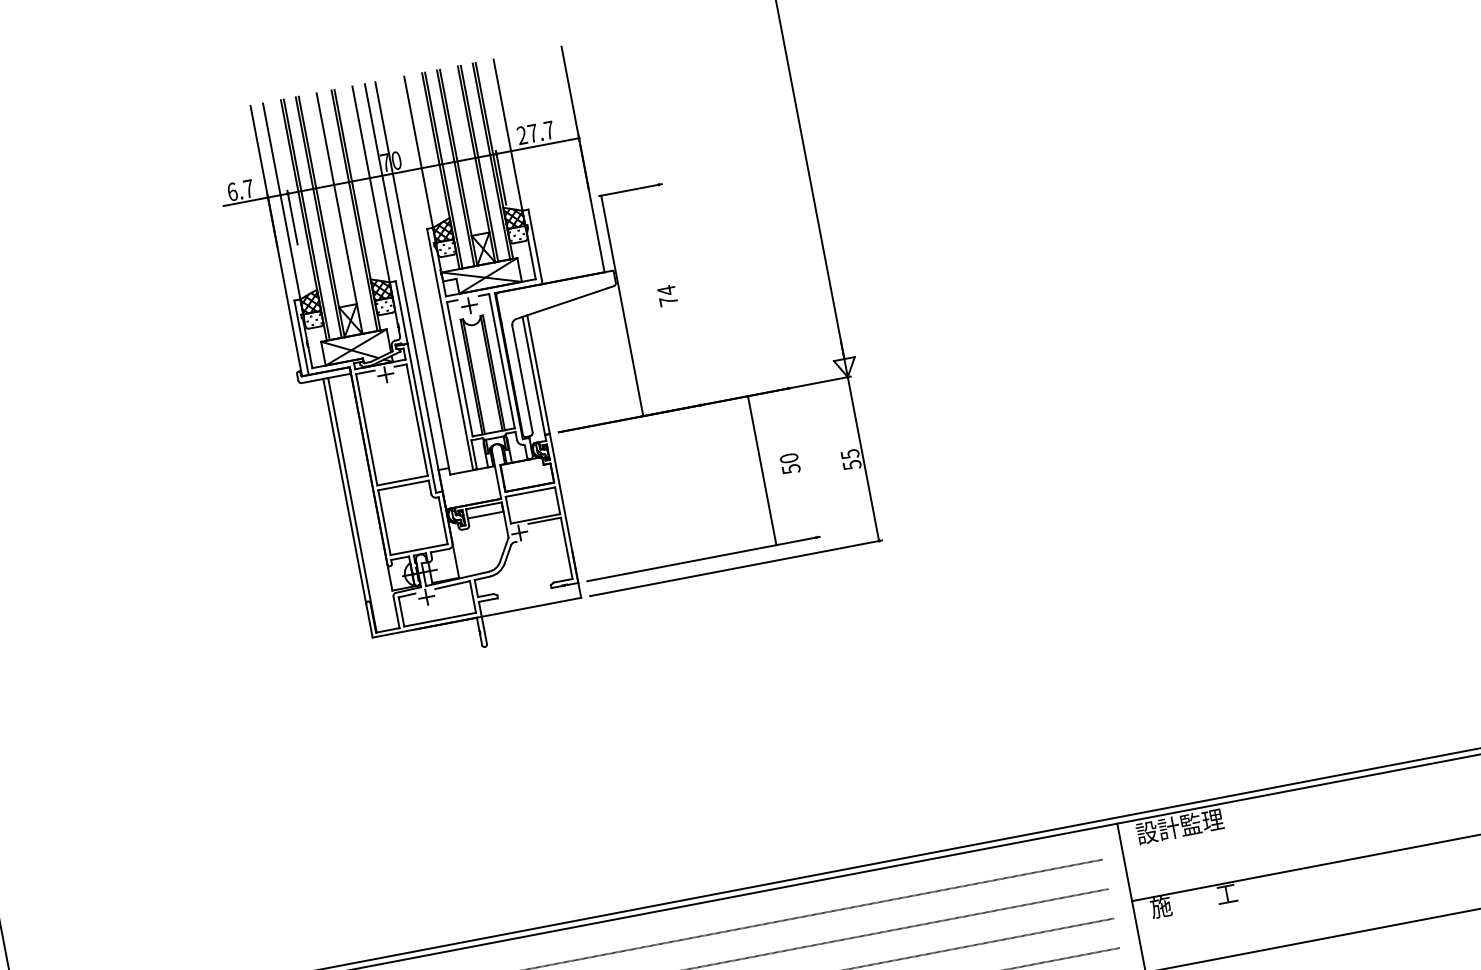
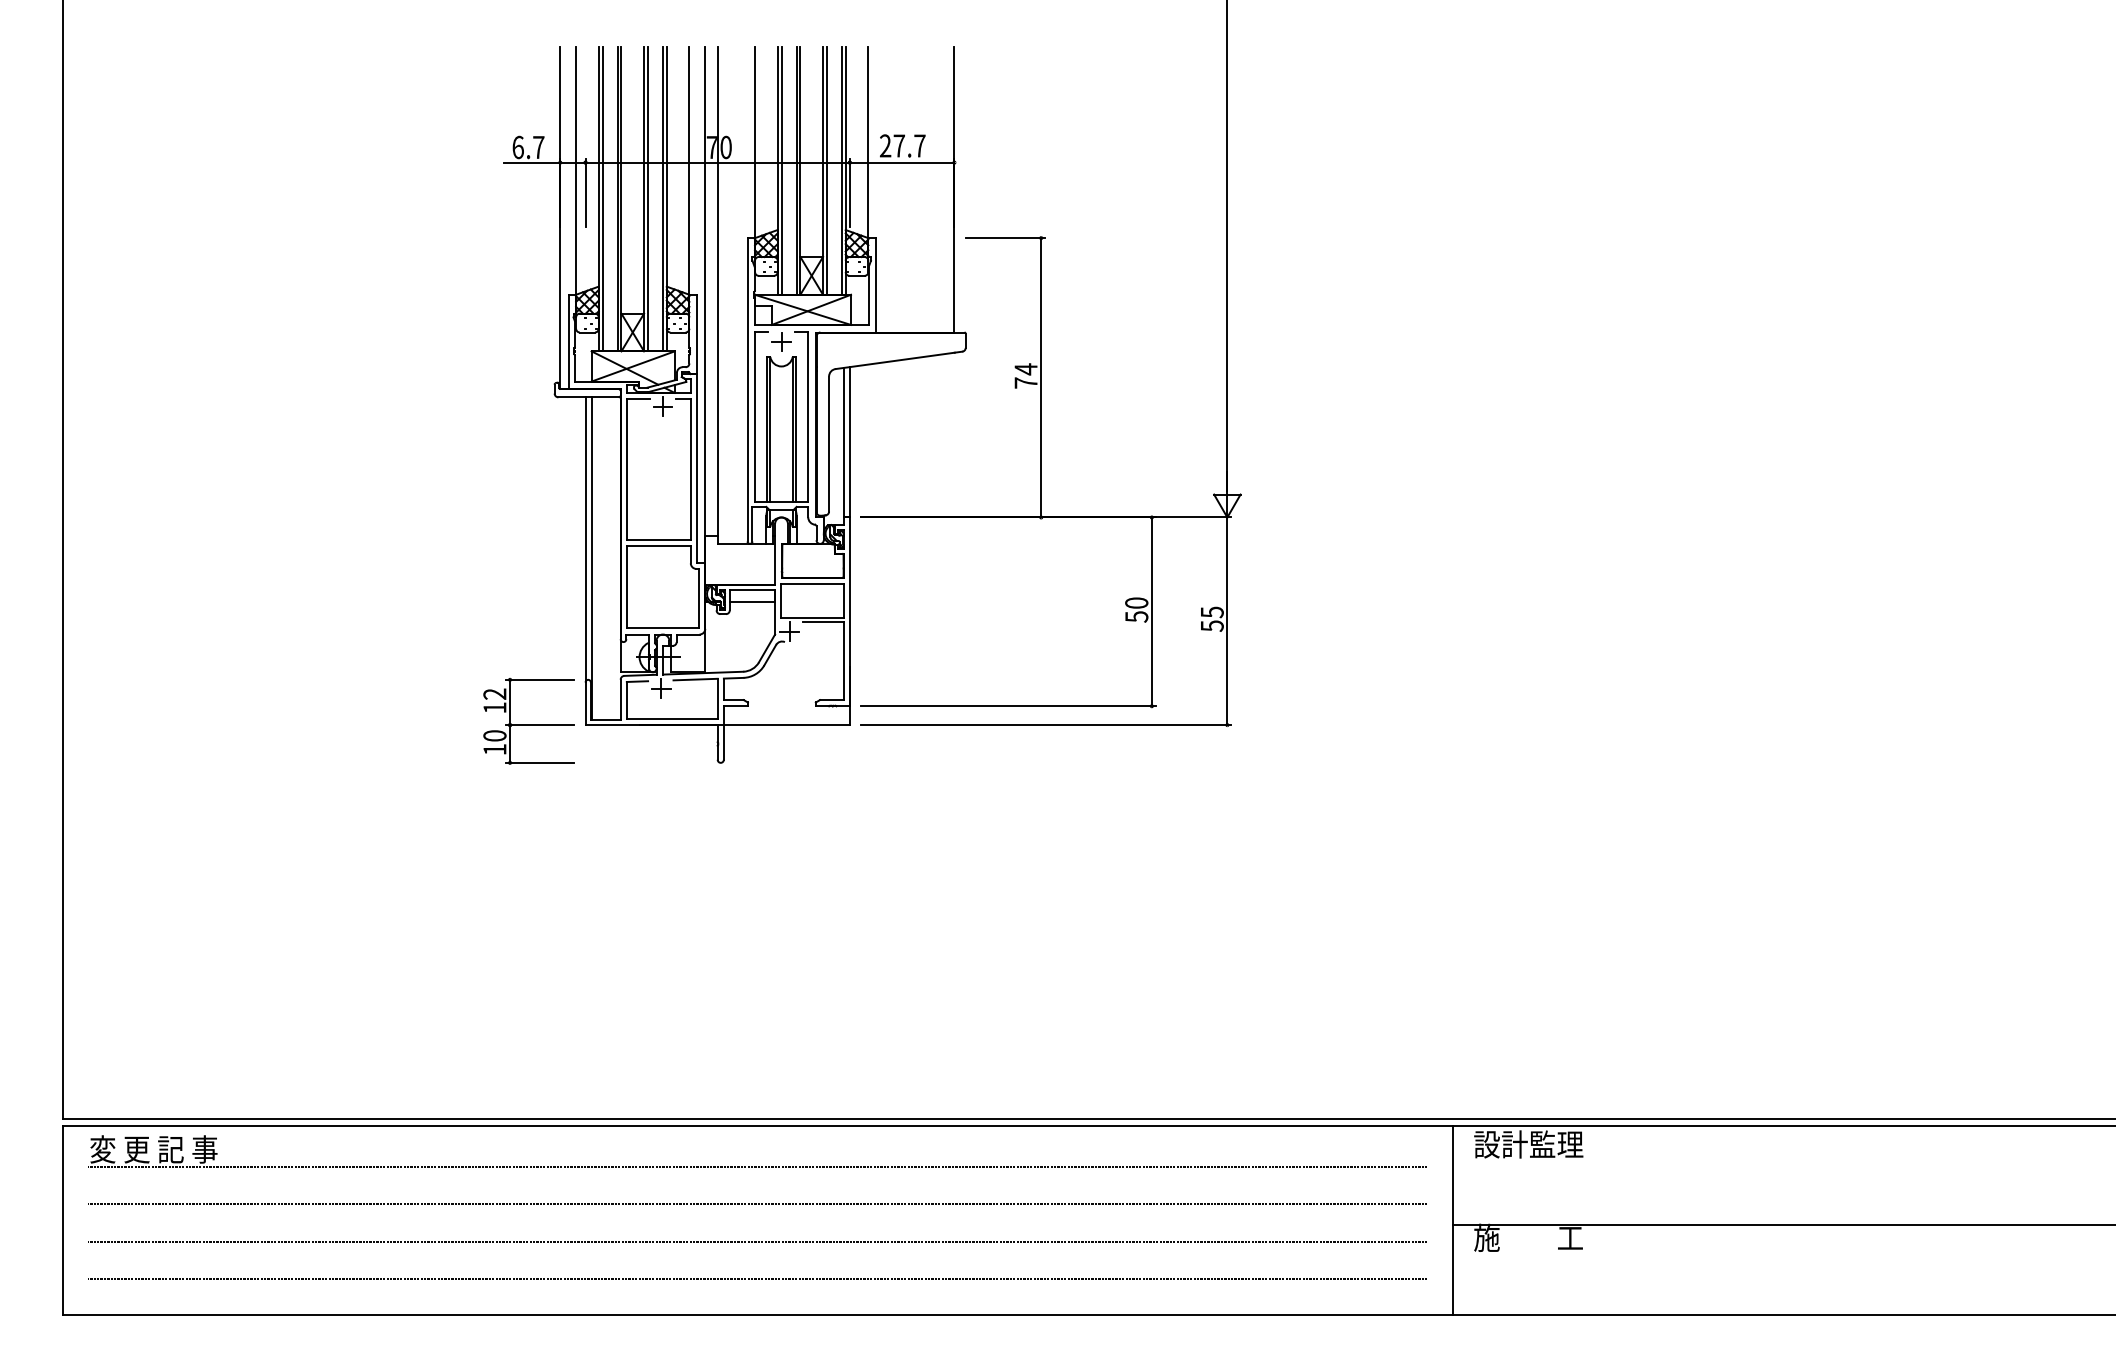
line: (342, 212) -> (647, 198), added
line: (622, 305) -> (1041, 377), moved
line: (761, 470) -> (1151, 611), moved
part: (327, 643) -> (528, 721), added

